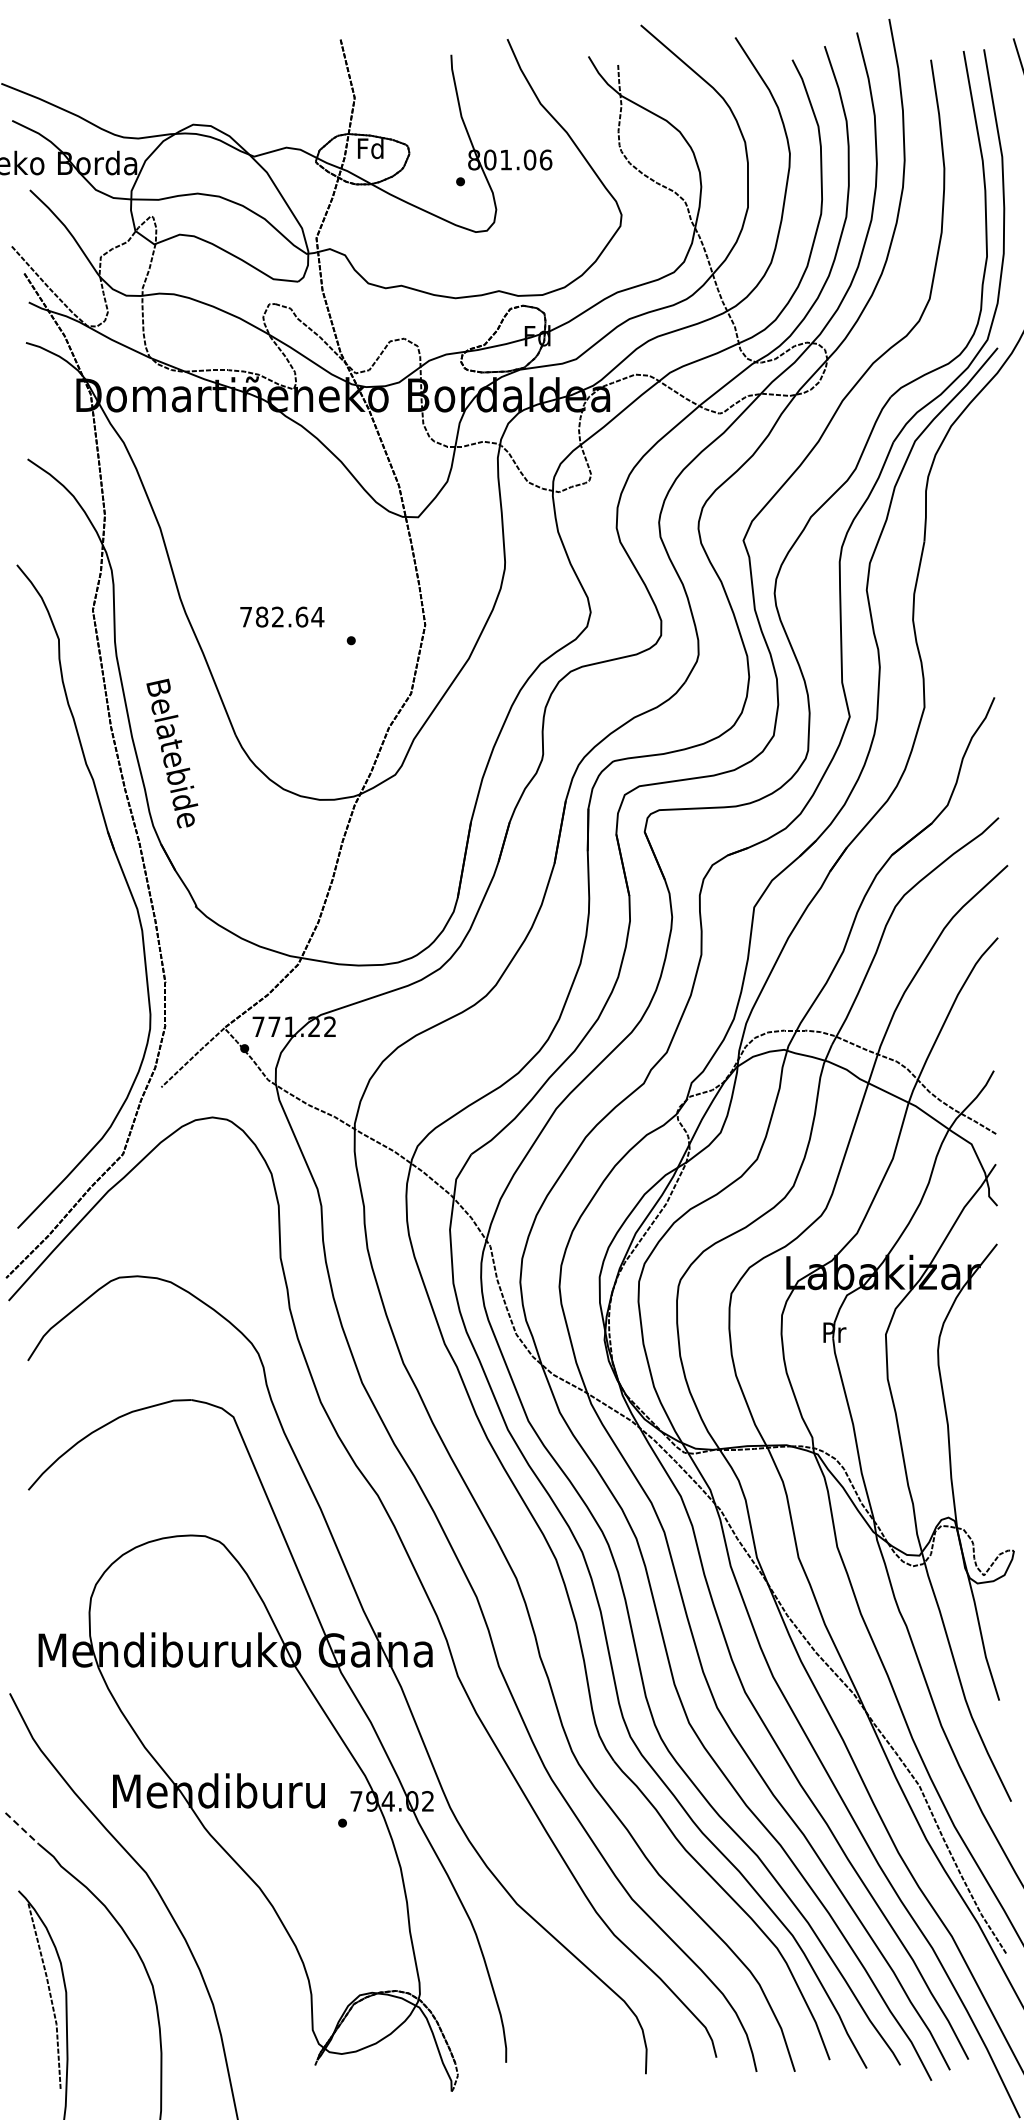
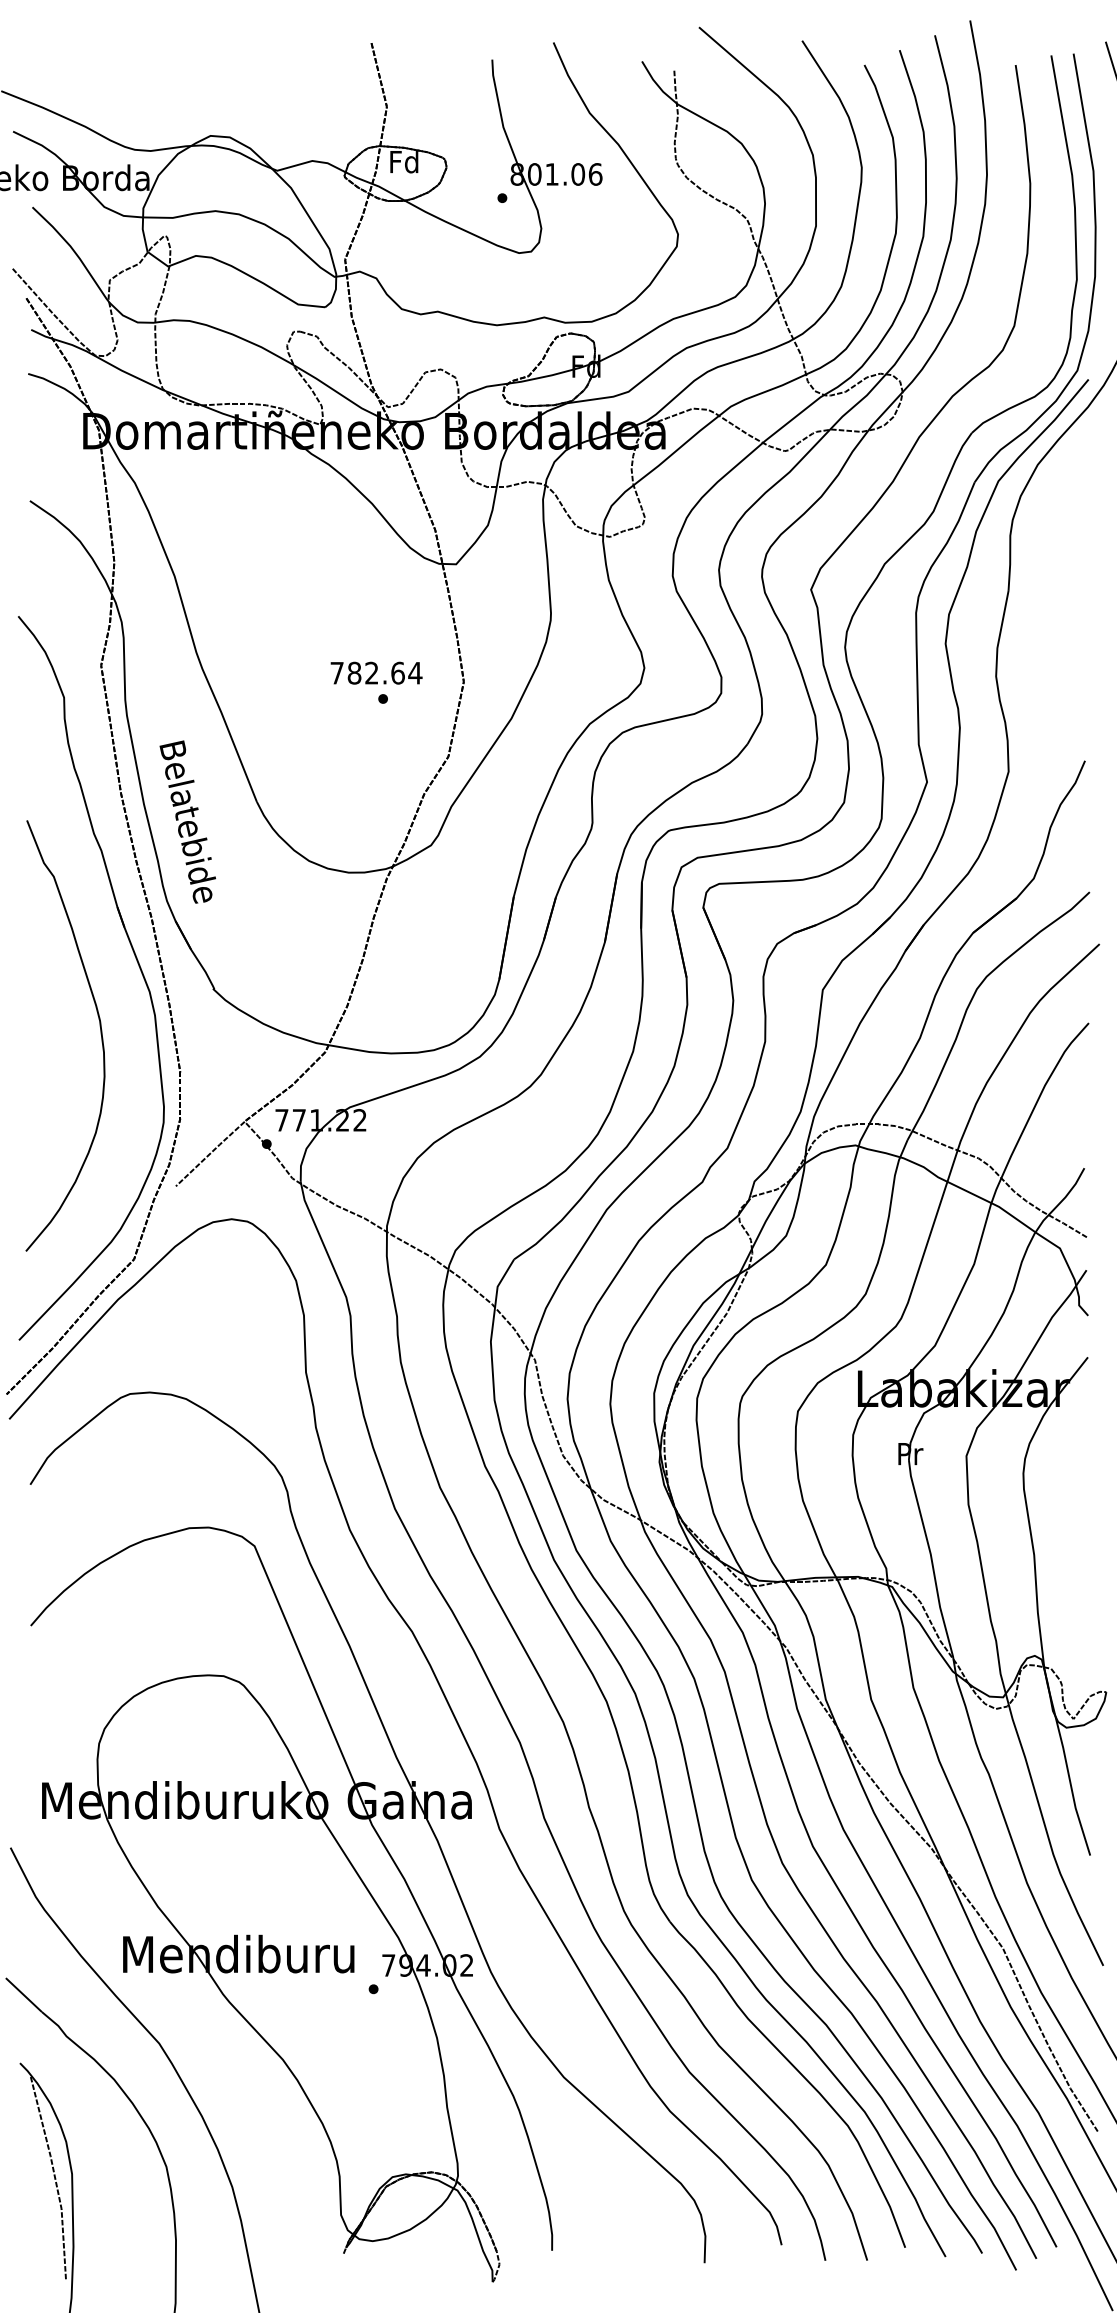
text: (282, 616) -> (376, 672), moved
curve: (91, 942) -> (99, 1028), added
line: (22, 1828) -> (24, 1995), dashed -> solid

